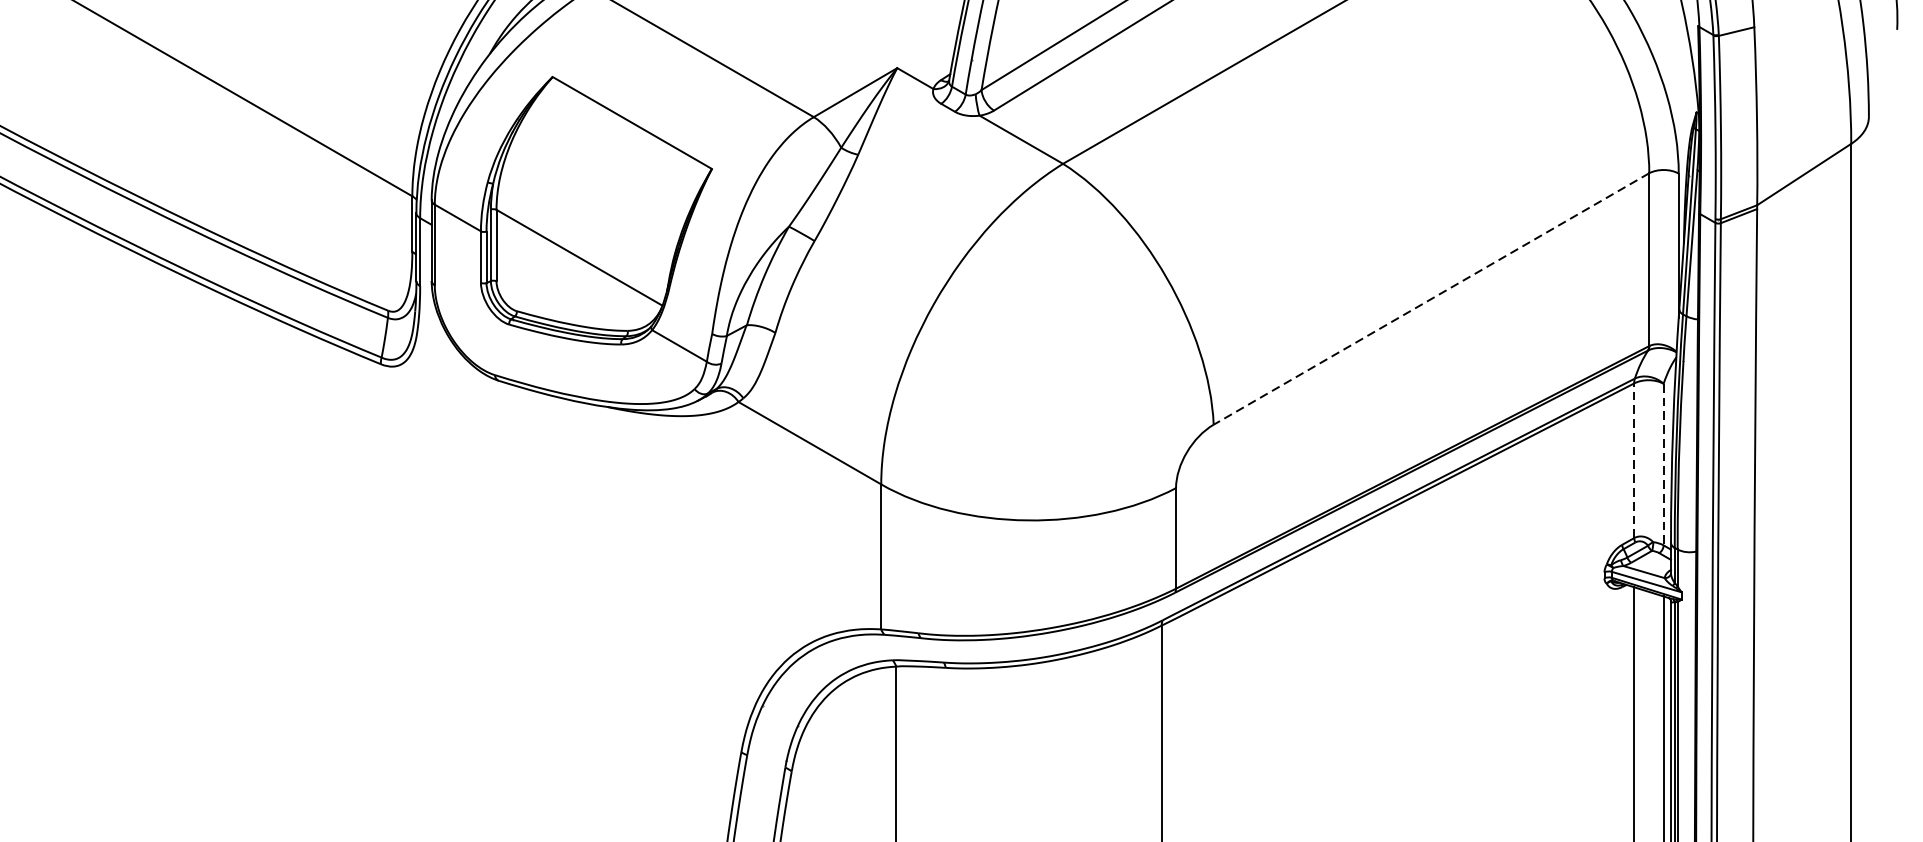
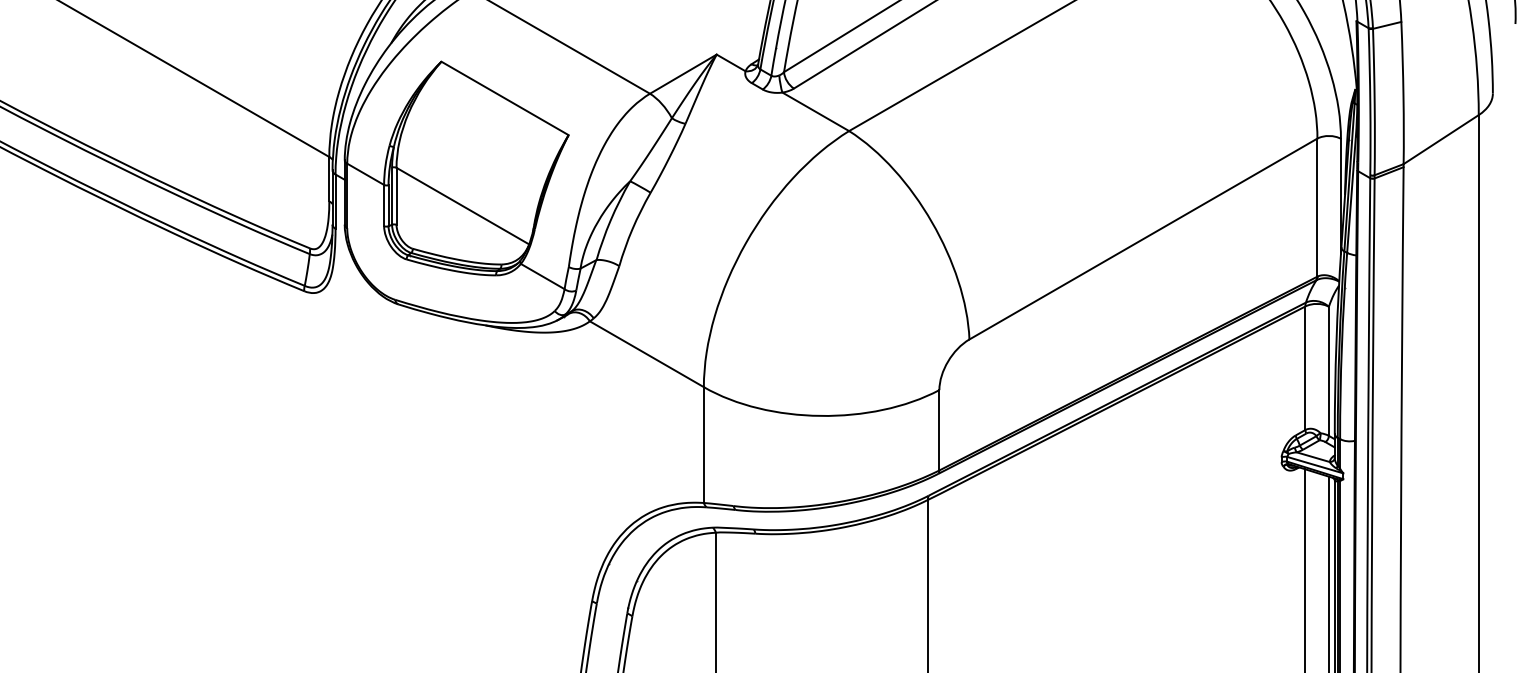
line: (1431, 299) -> (1143, 239), dashed -> solid
line: (1634, 461) -> (1305, 368), dashed -> solid
line: (1663, 464) -> (1328, 371), dashed -> solid

